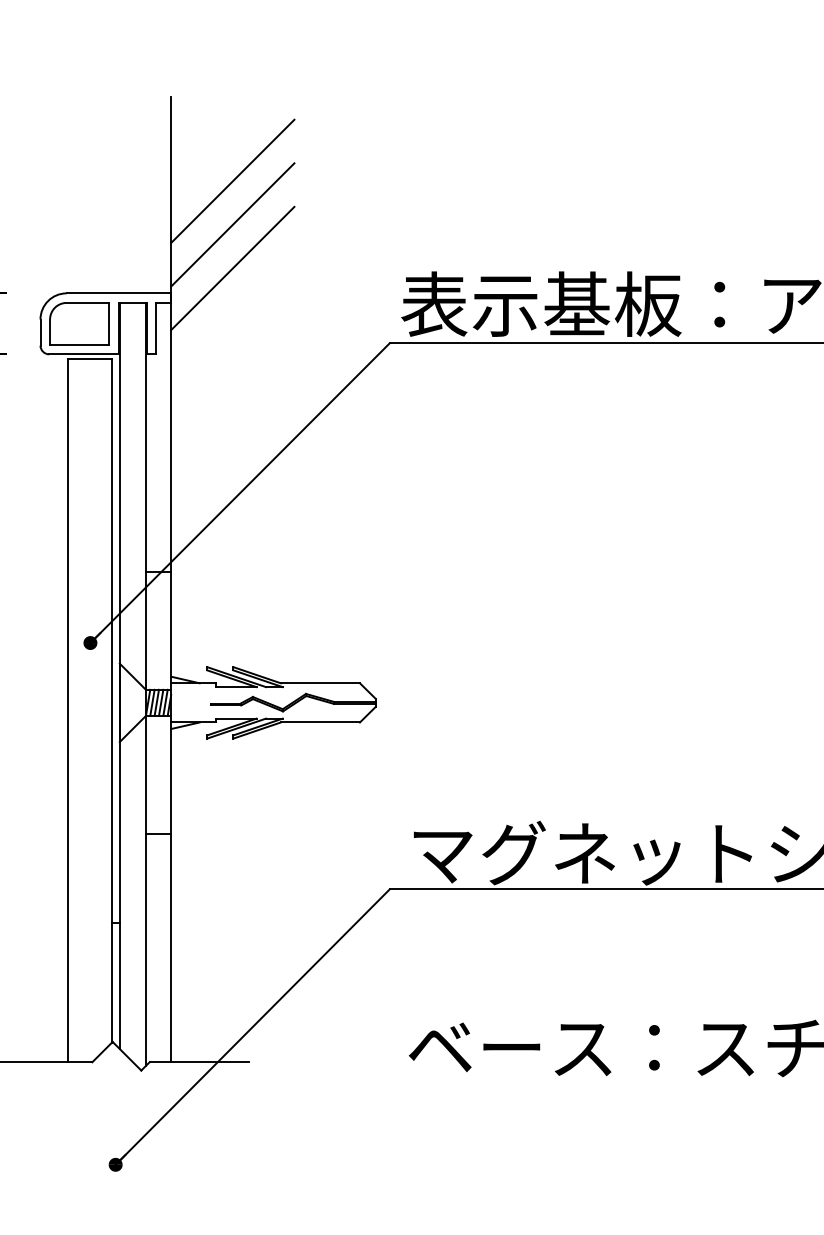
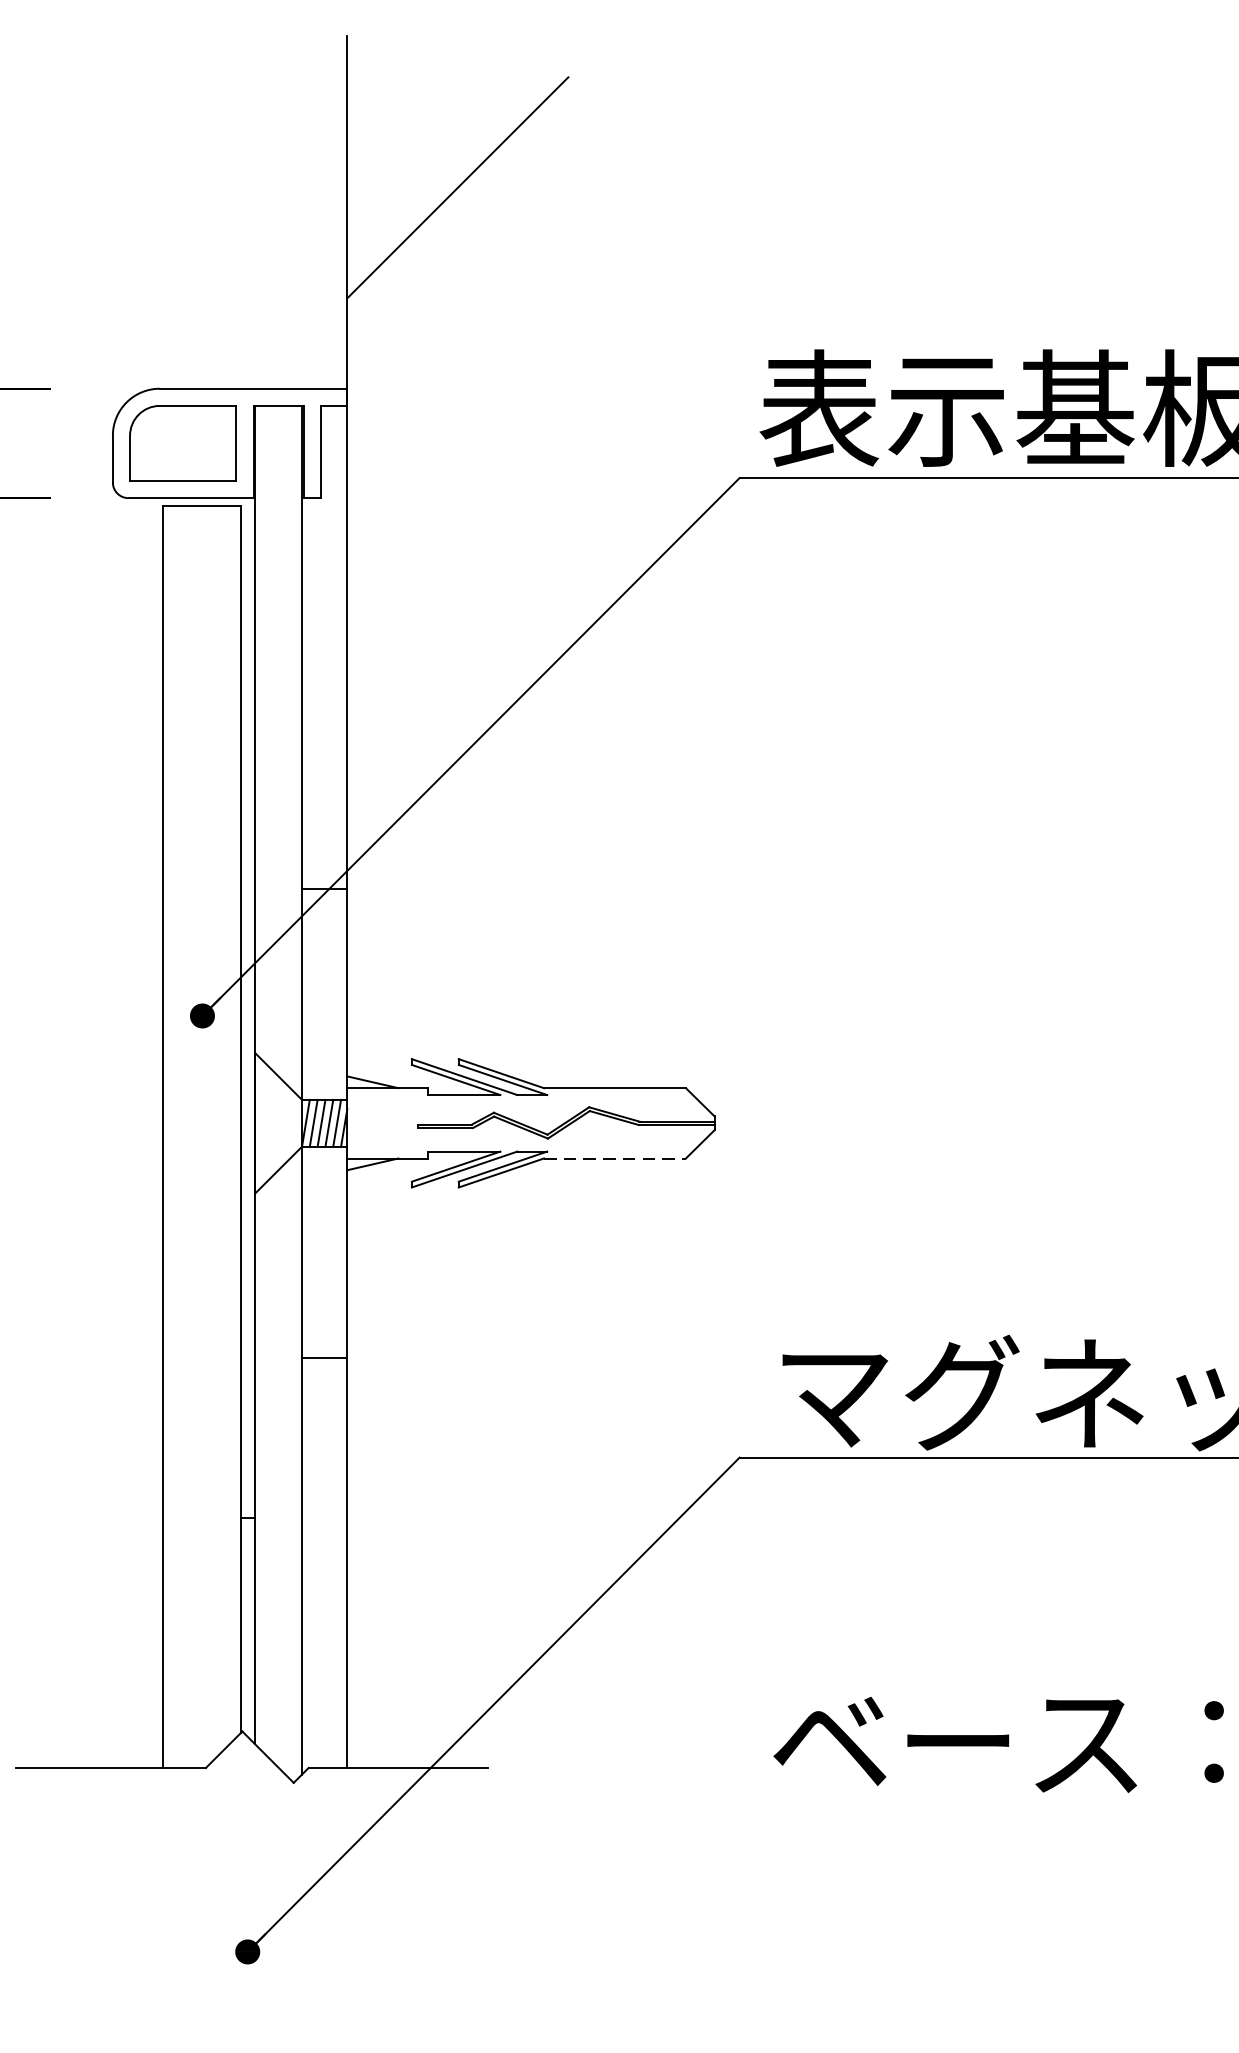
line: (232, 224) -> (457, 265), removed
line: (232, 268) -> (457, 344), removed
line: (320, 722) -> (615, 1158), solid -> dashed

